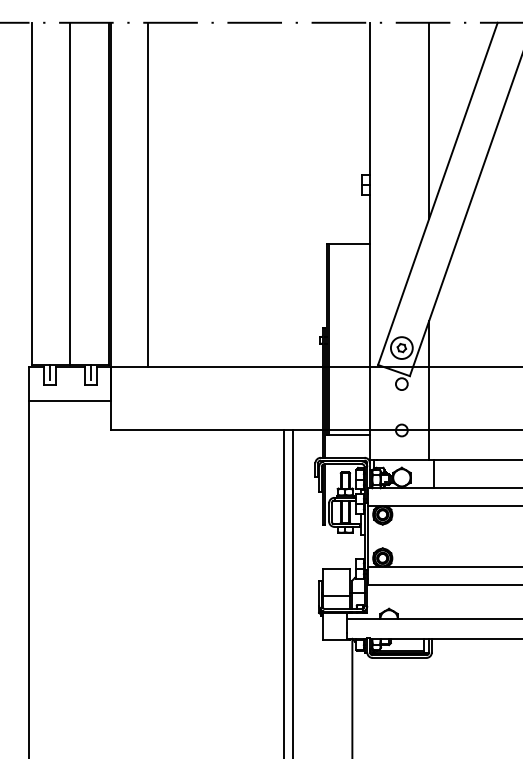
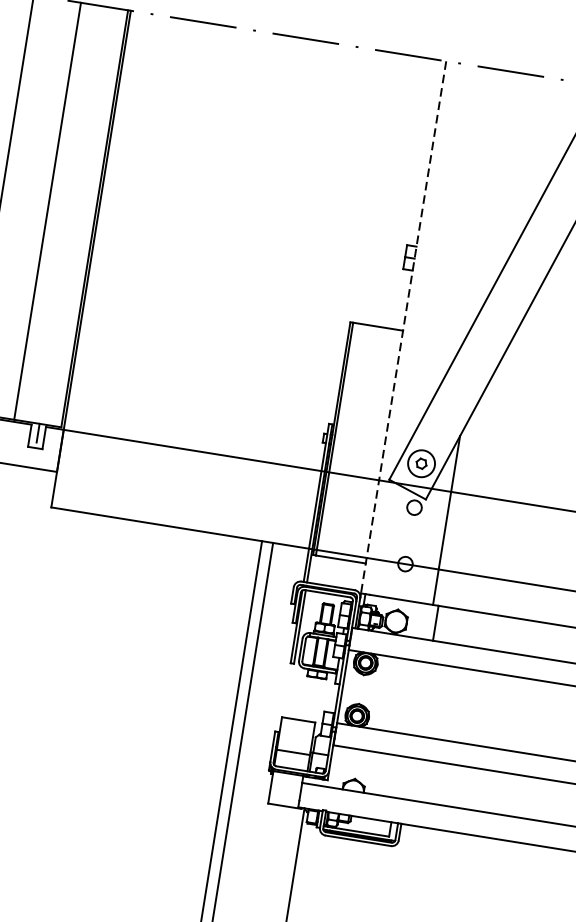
line: (429, 120) -> (499, 191), removed
line: (147, 194) -> (141, 227), removed
line: (370, 241) -> (404, 327), solid -> dashed

